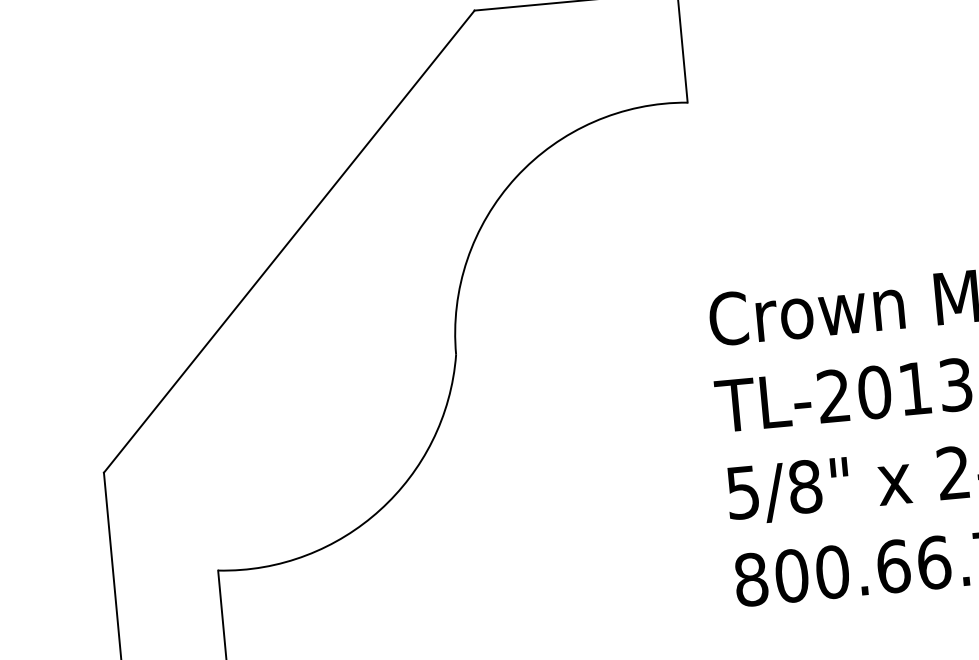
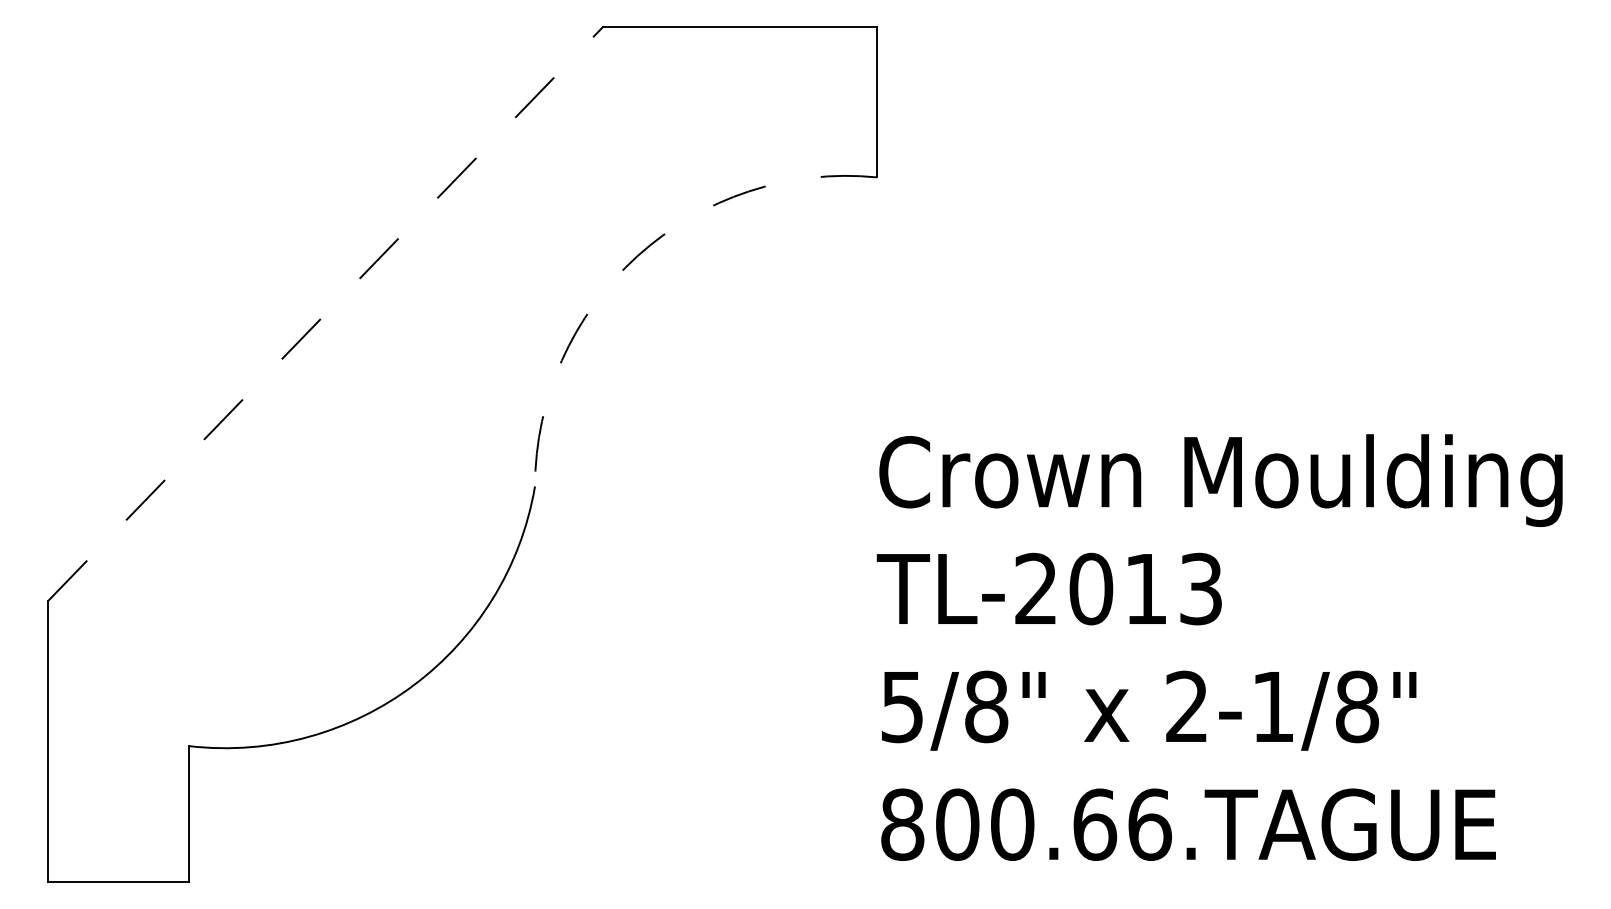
arc: (516, 177) -> (637, 256), solid -> dashed
line: (289, 241) -> (325, 314), solid -> dashed

